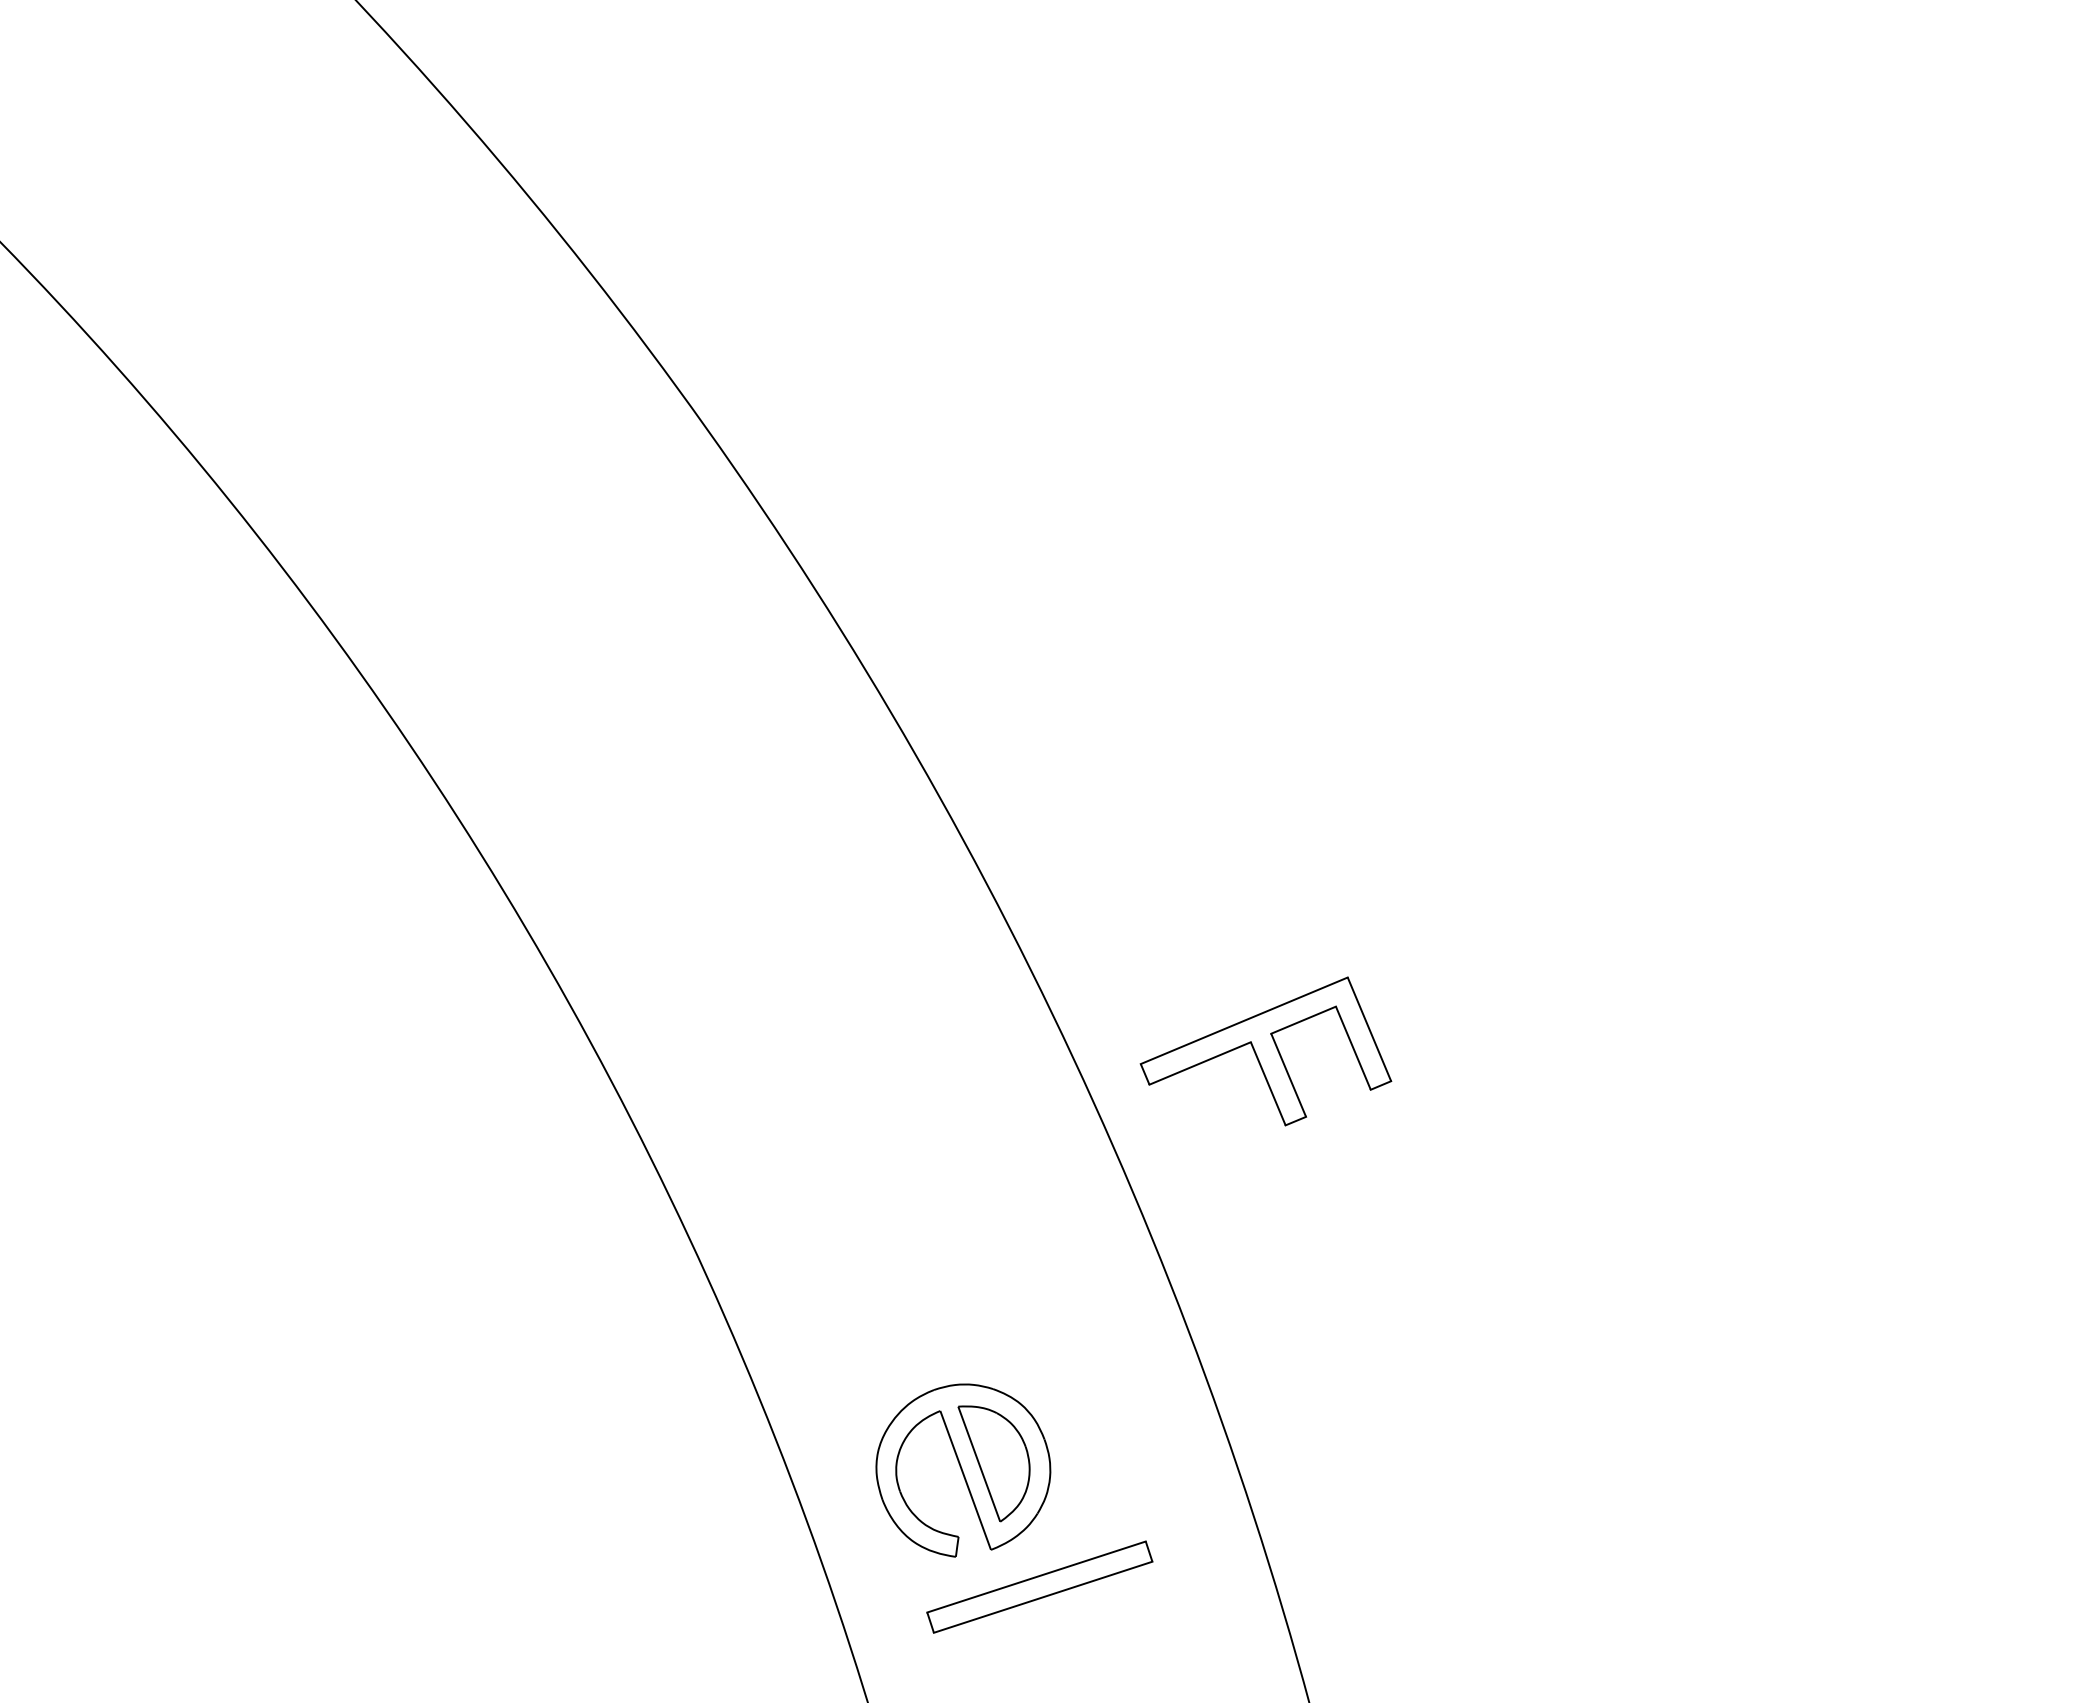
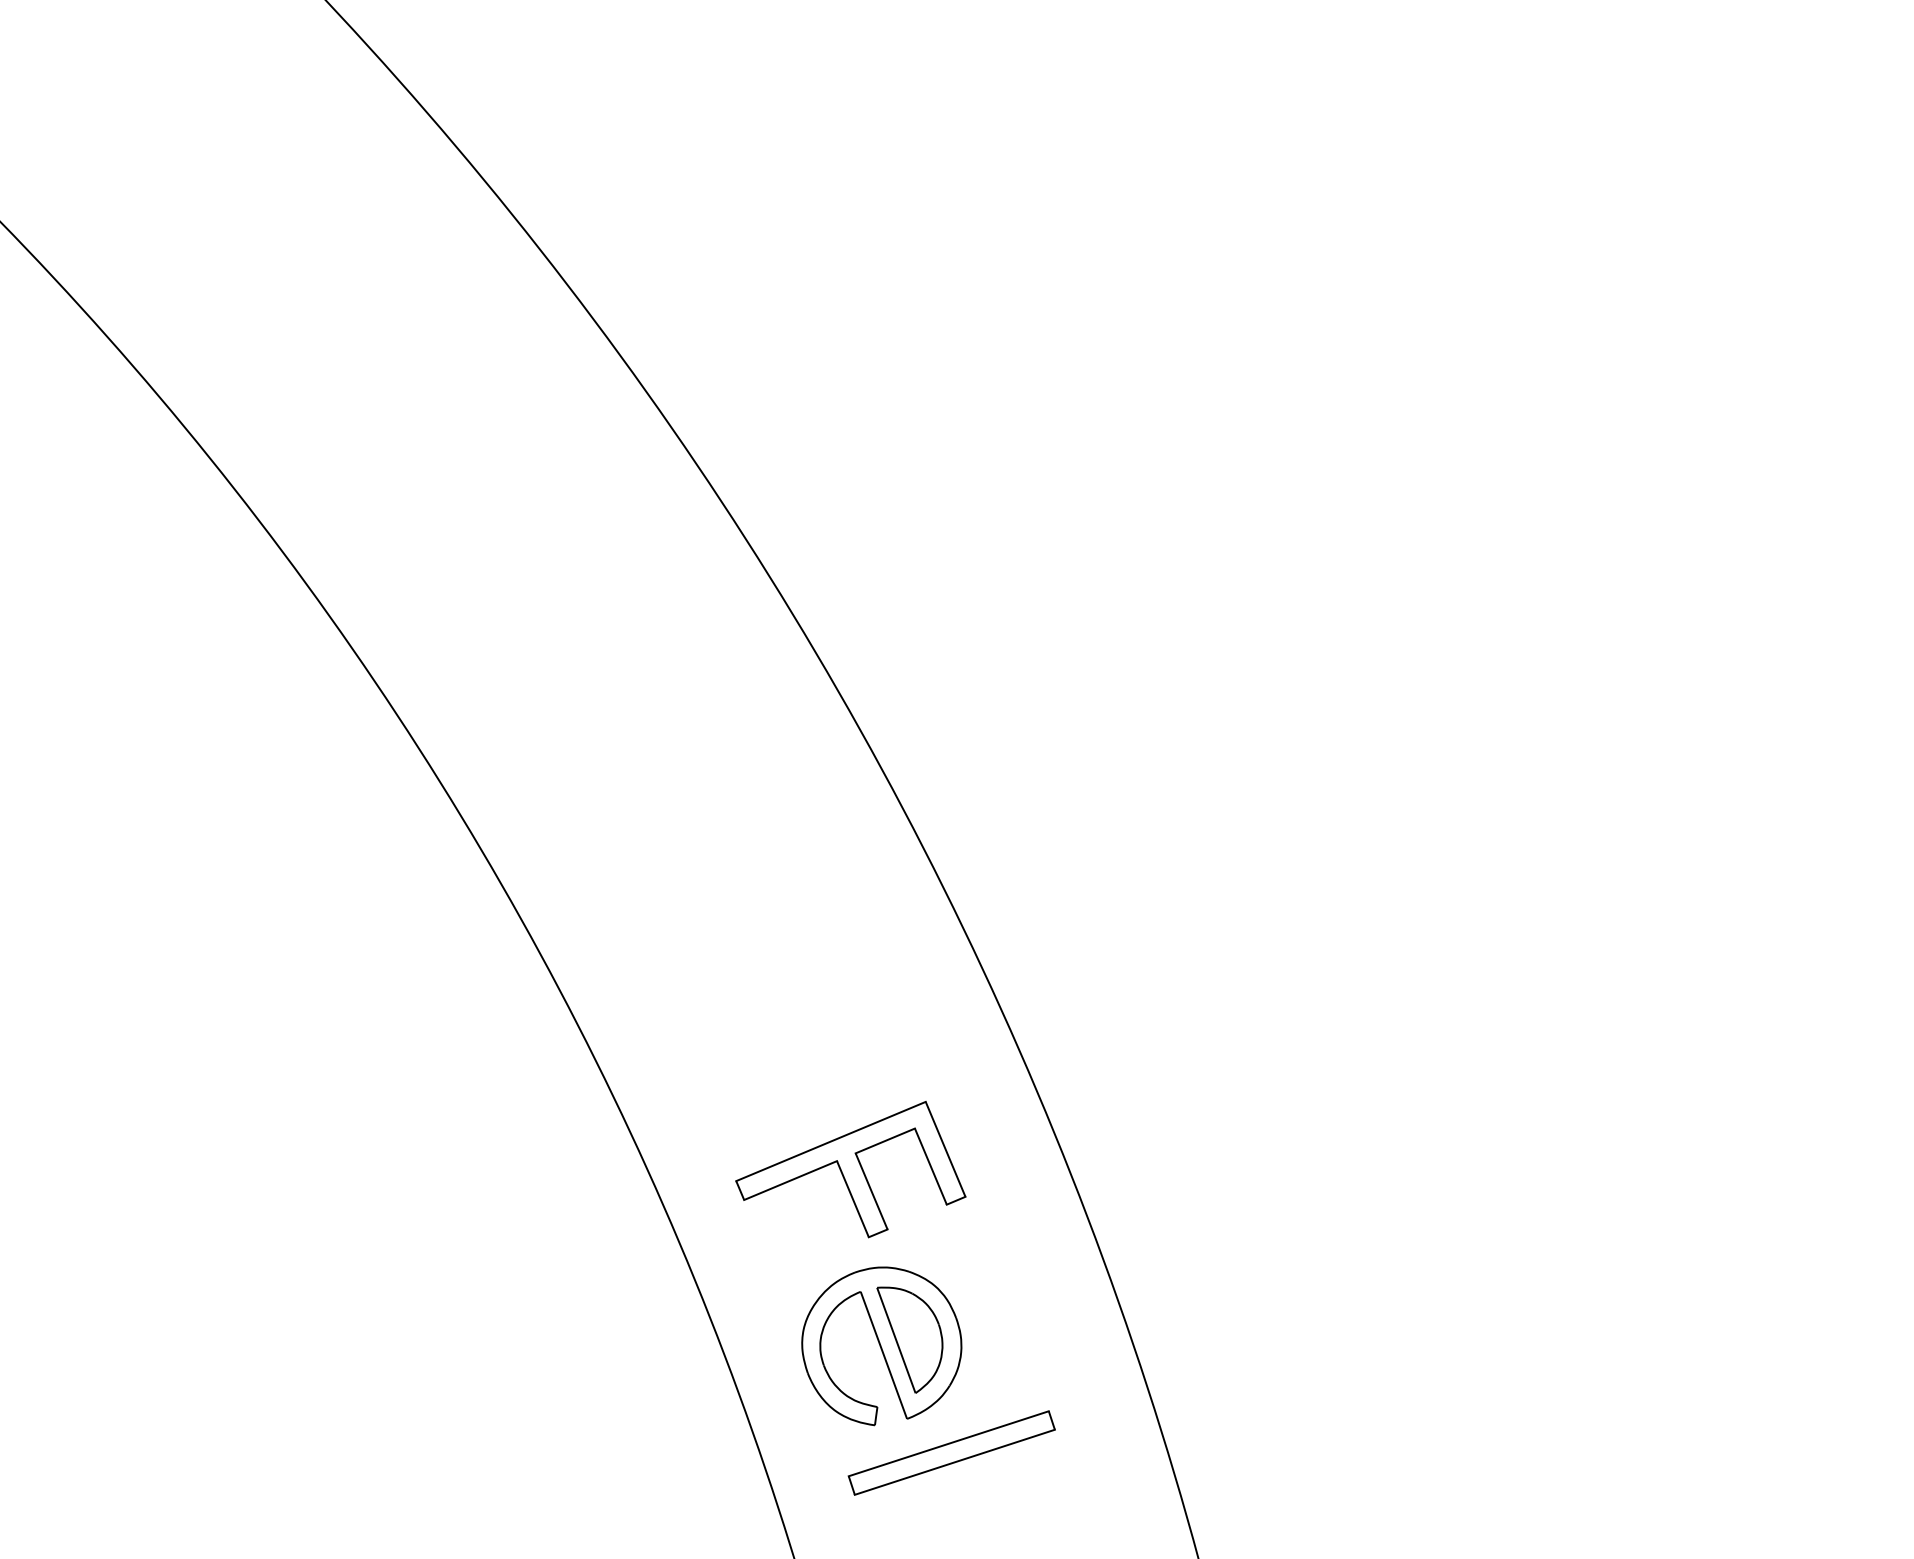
part: (1265, 1051) -> (850, 1169), moved

